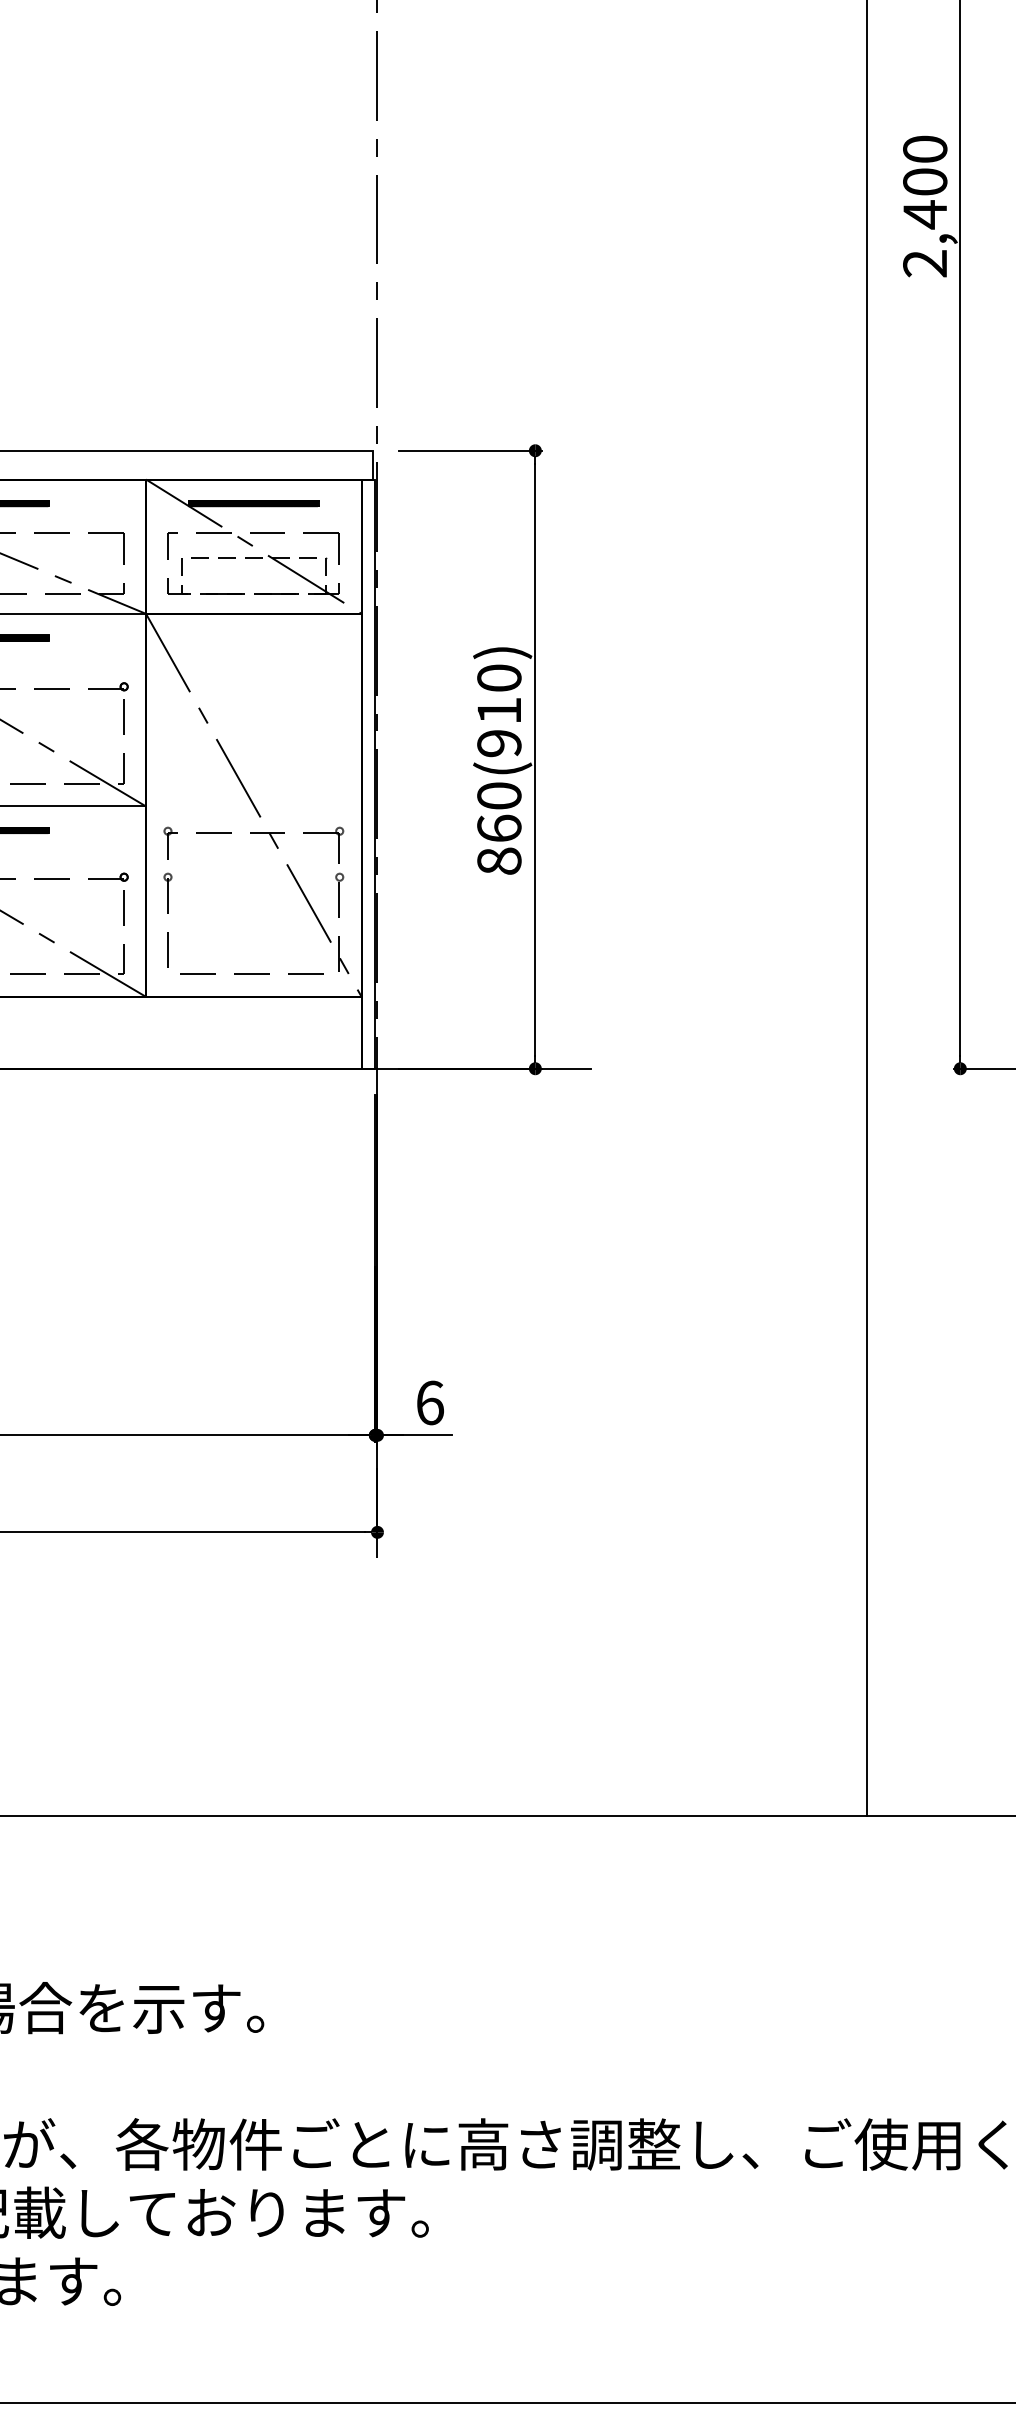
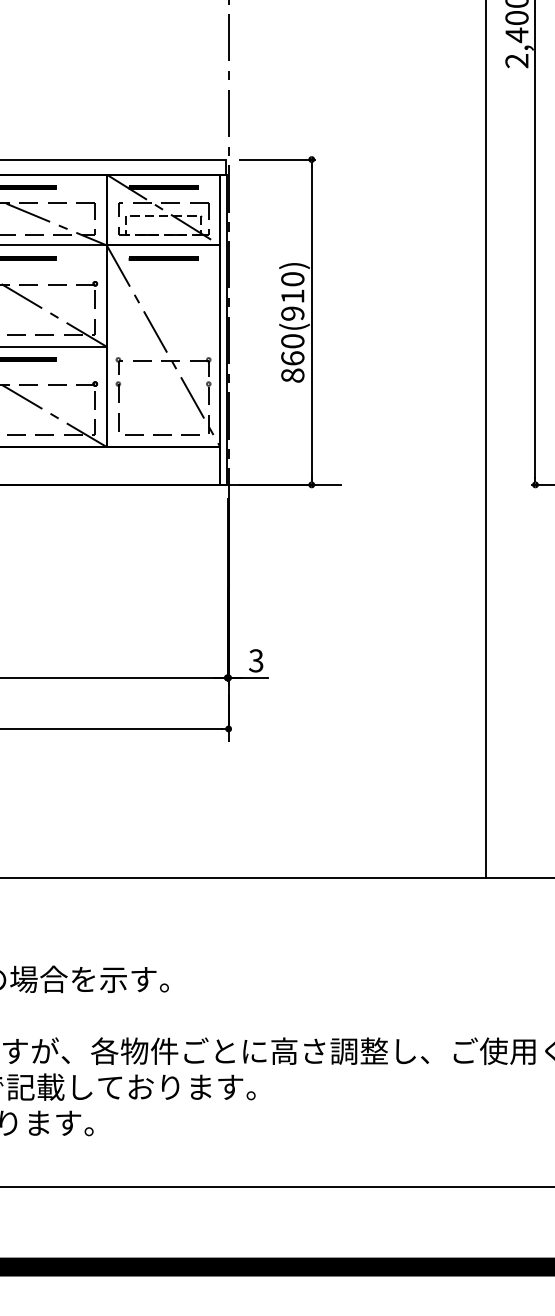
line: (253, 638) -> (163, 258), added
text: (430, 1402) -> (256, 660), 6 -> 3

